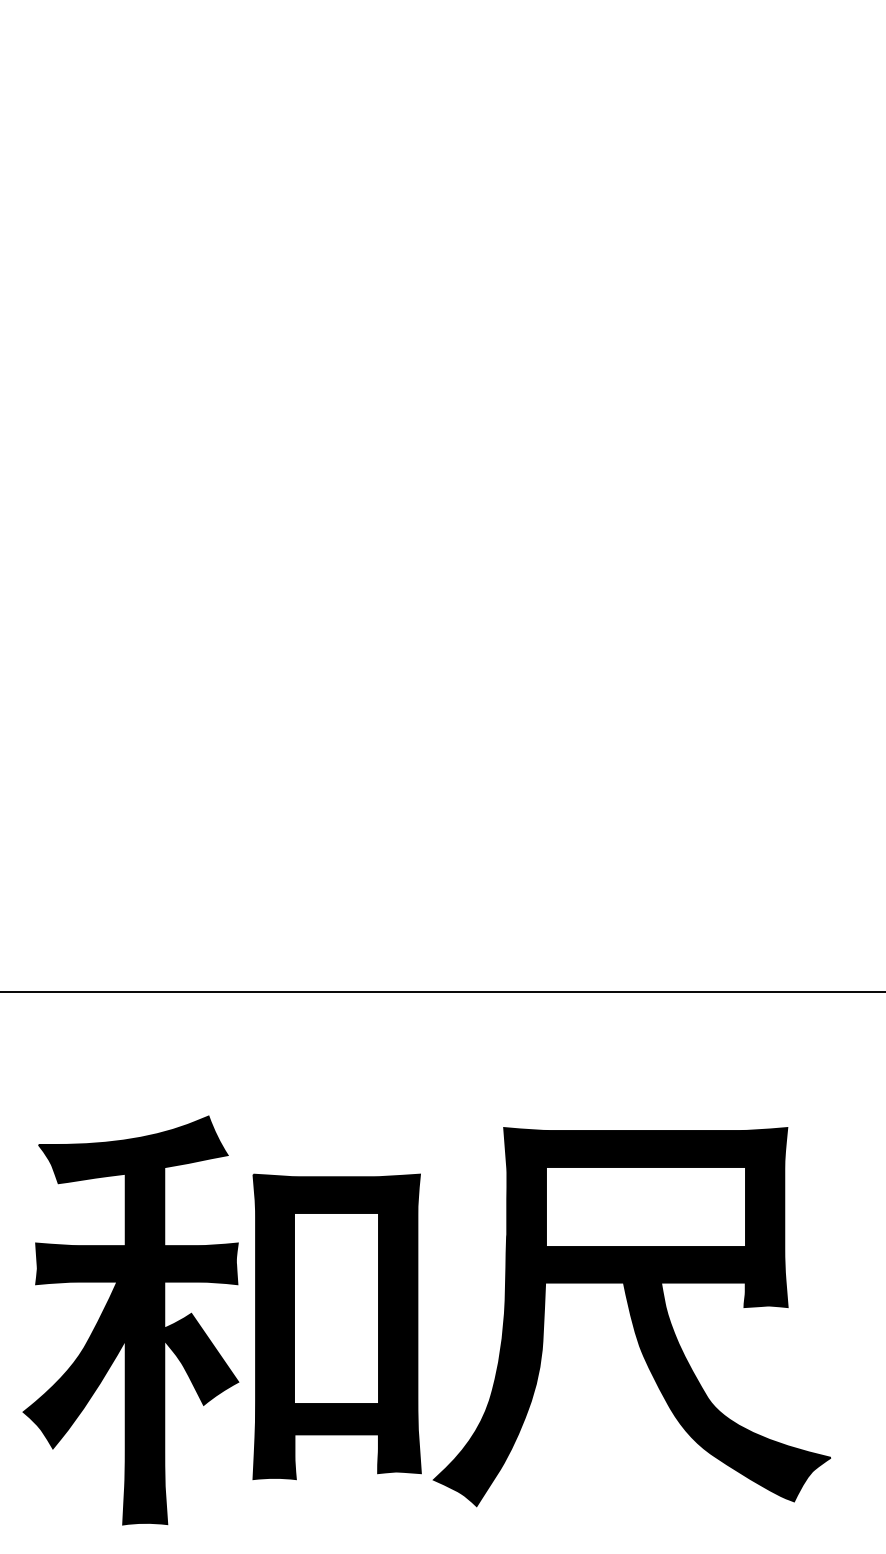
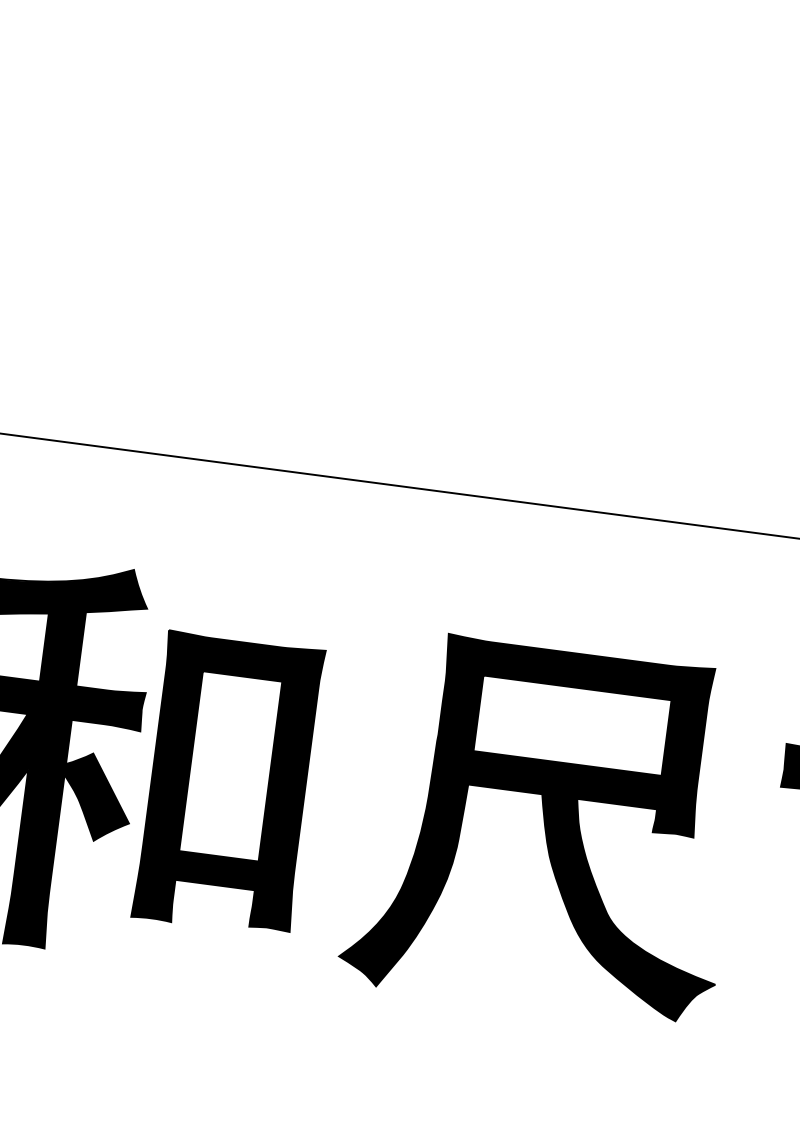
part: (631, 1317) -> (545, 828), moved

